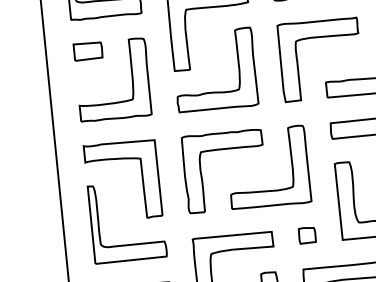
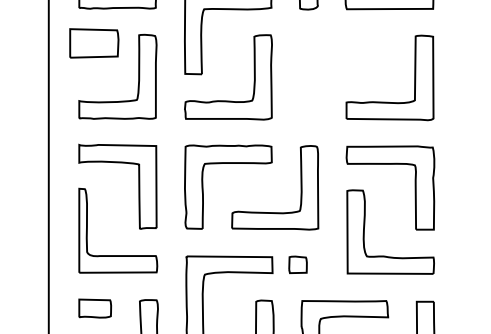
part: (318, 37) -> (343, 53), removed
part: (88, 51) -> (94, 43), size x1.6
part: (306, 235) -> (297, 264), moved

